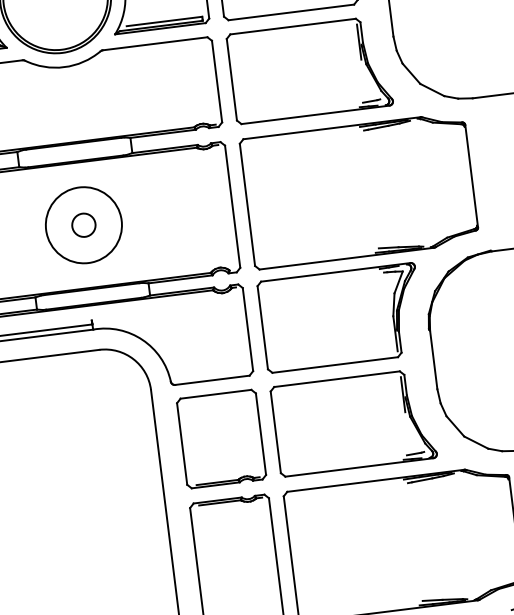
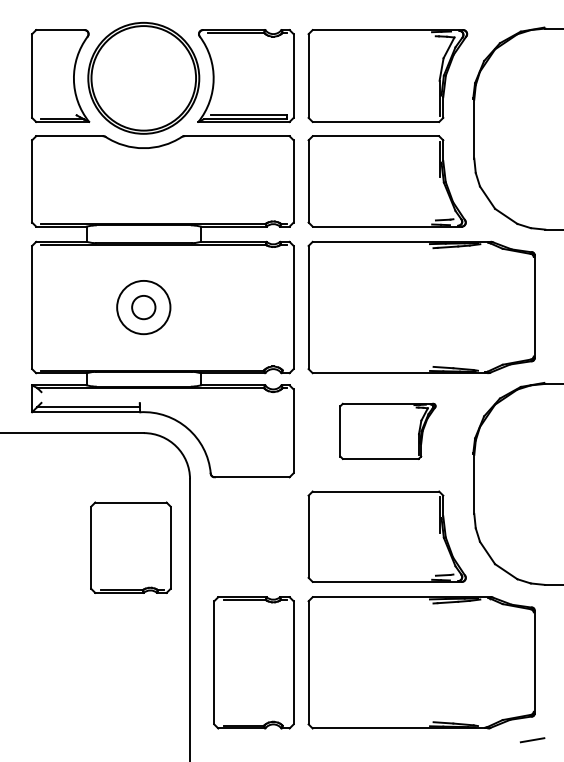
circle: (83, 225) -> (143, 307), size x0.7
part: (341, 318) -> (387, 431), size x0.6
part: (221, 438) -> (130, 547), moved

